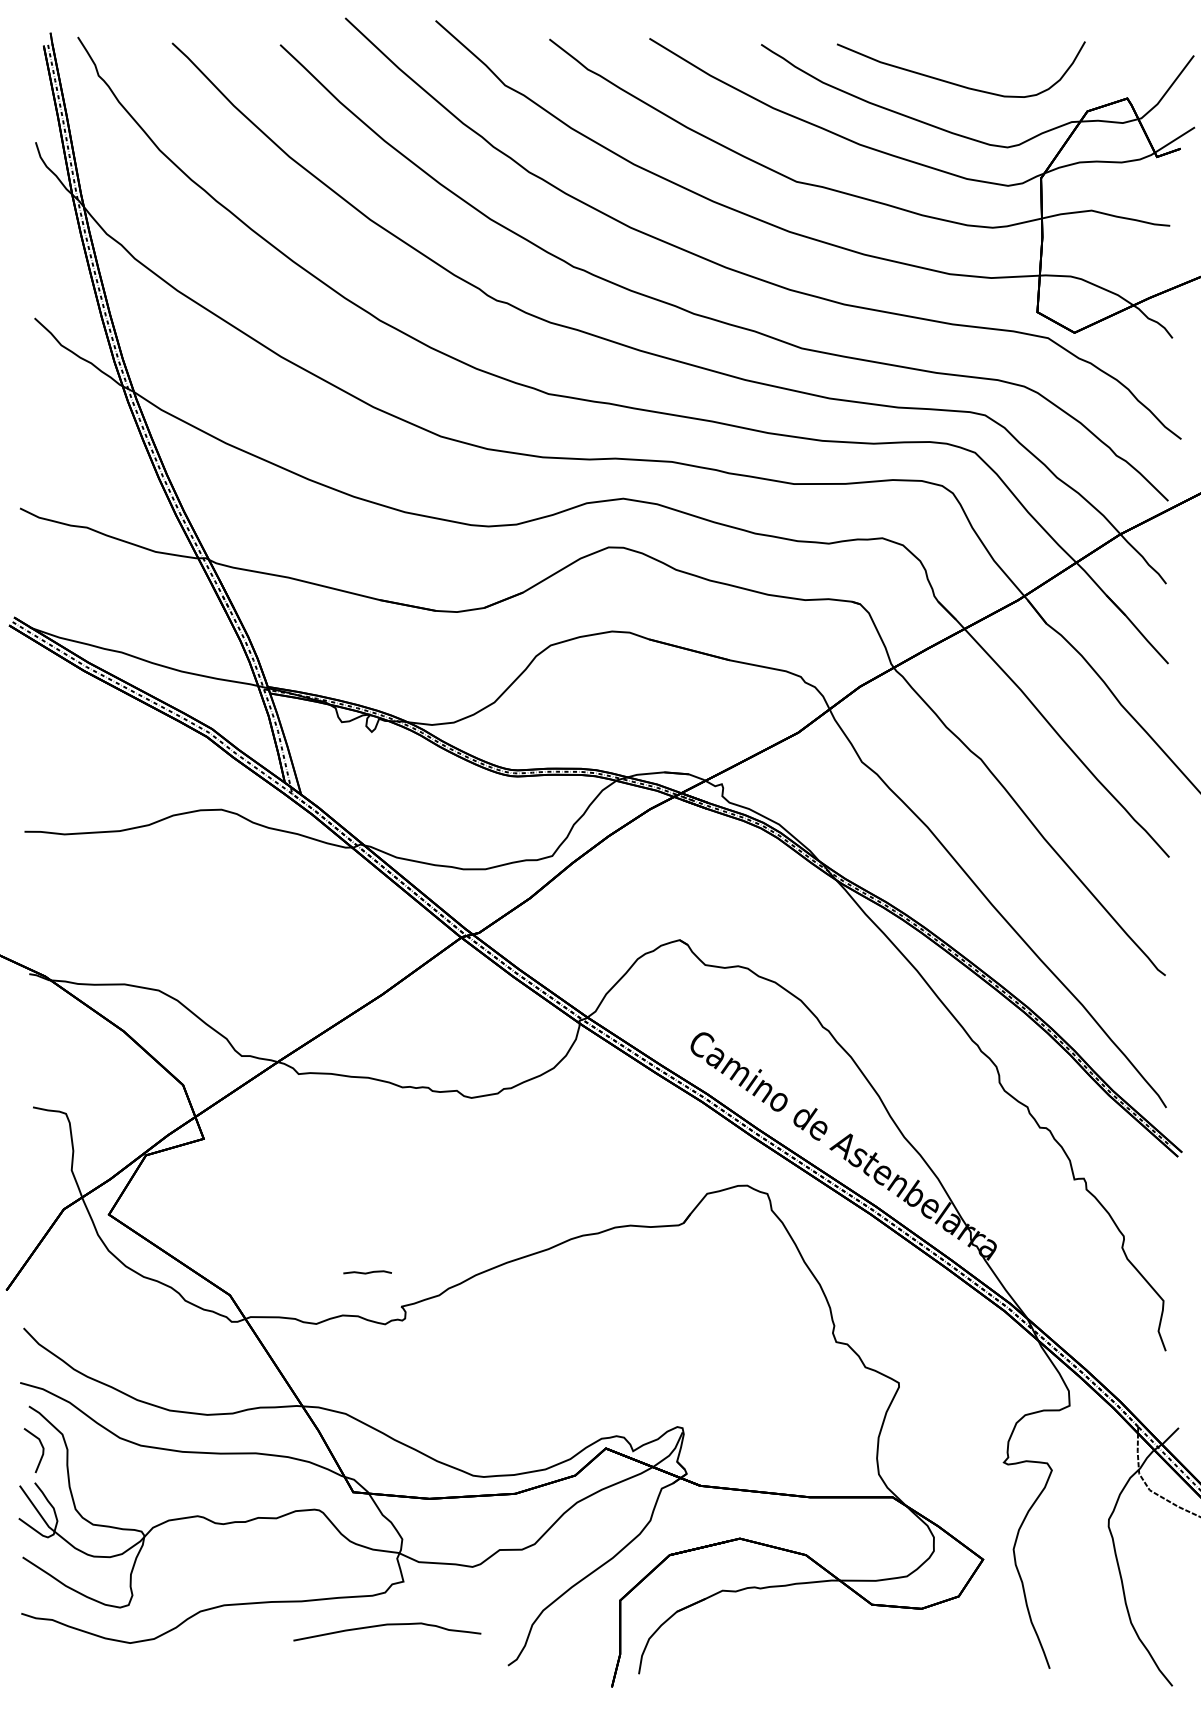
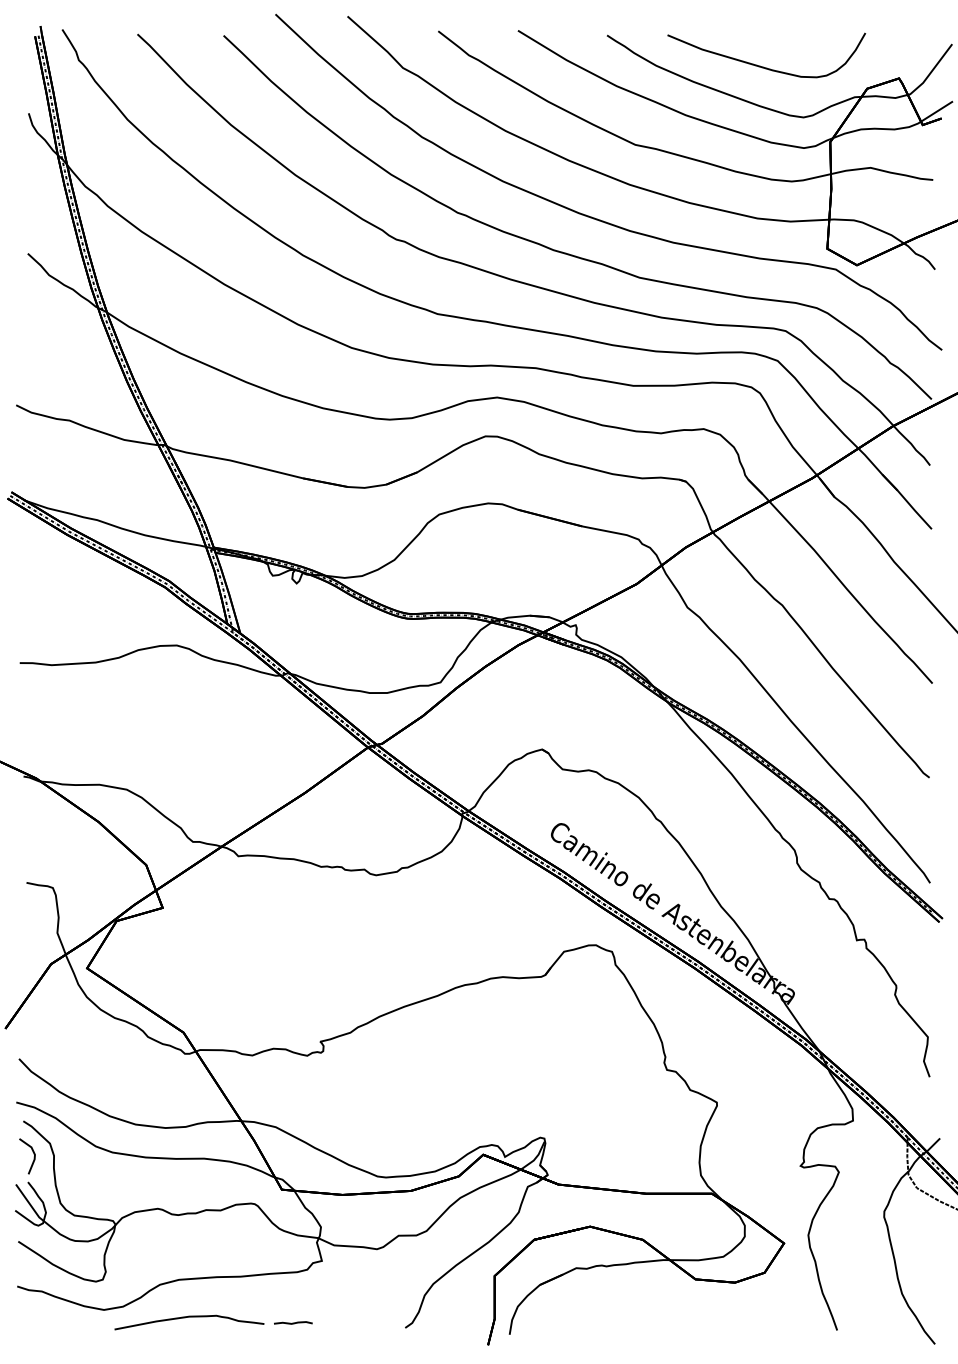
curve: (367, 1272) -> (293, 1323), moved
curve: (387, 1625) -> (189, 1317), moved

